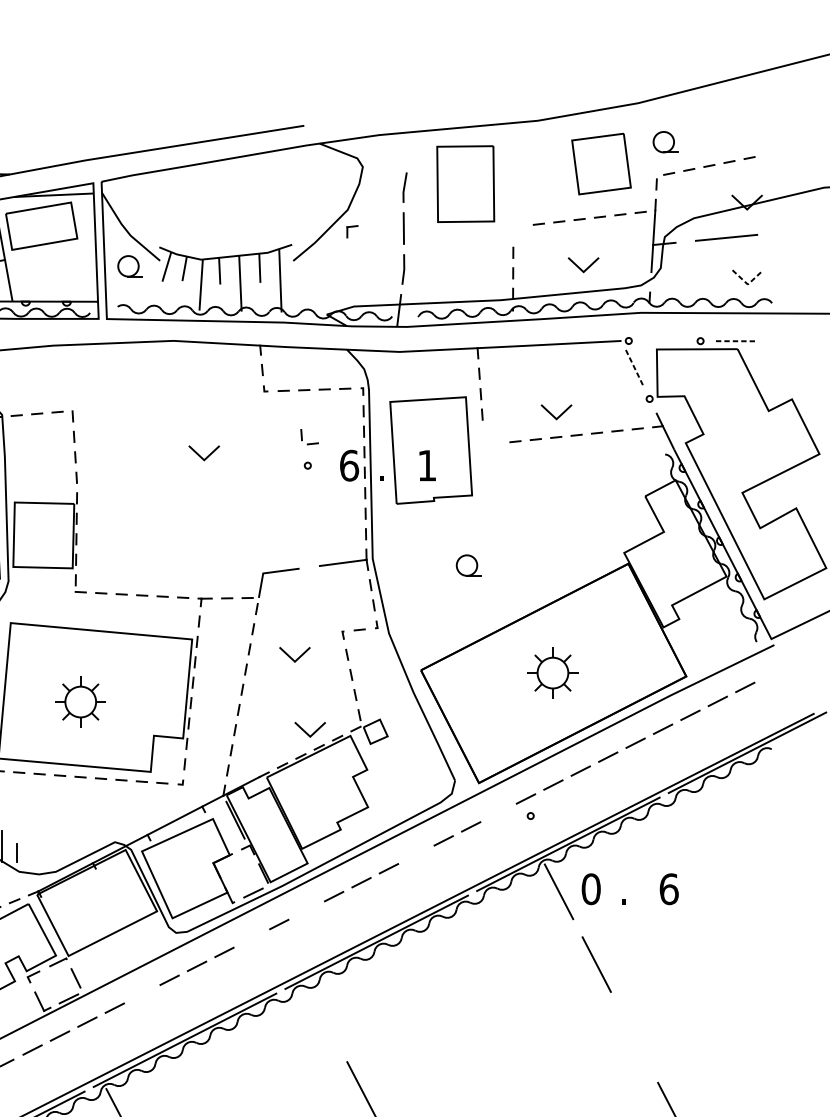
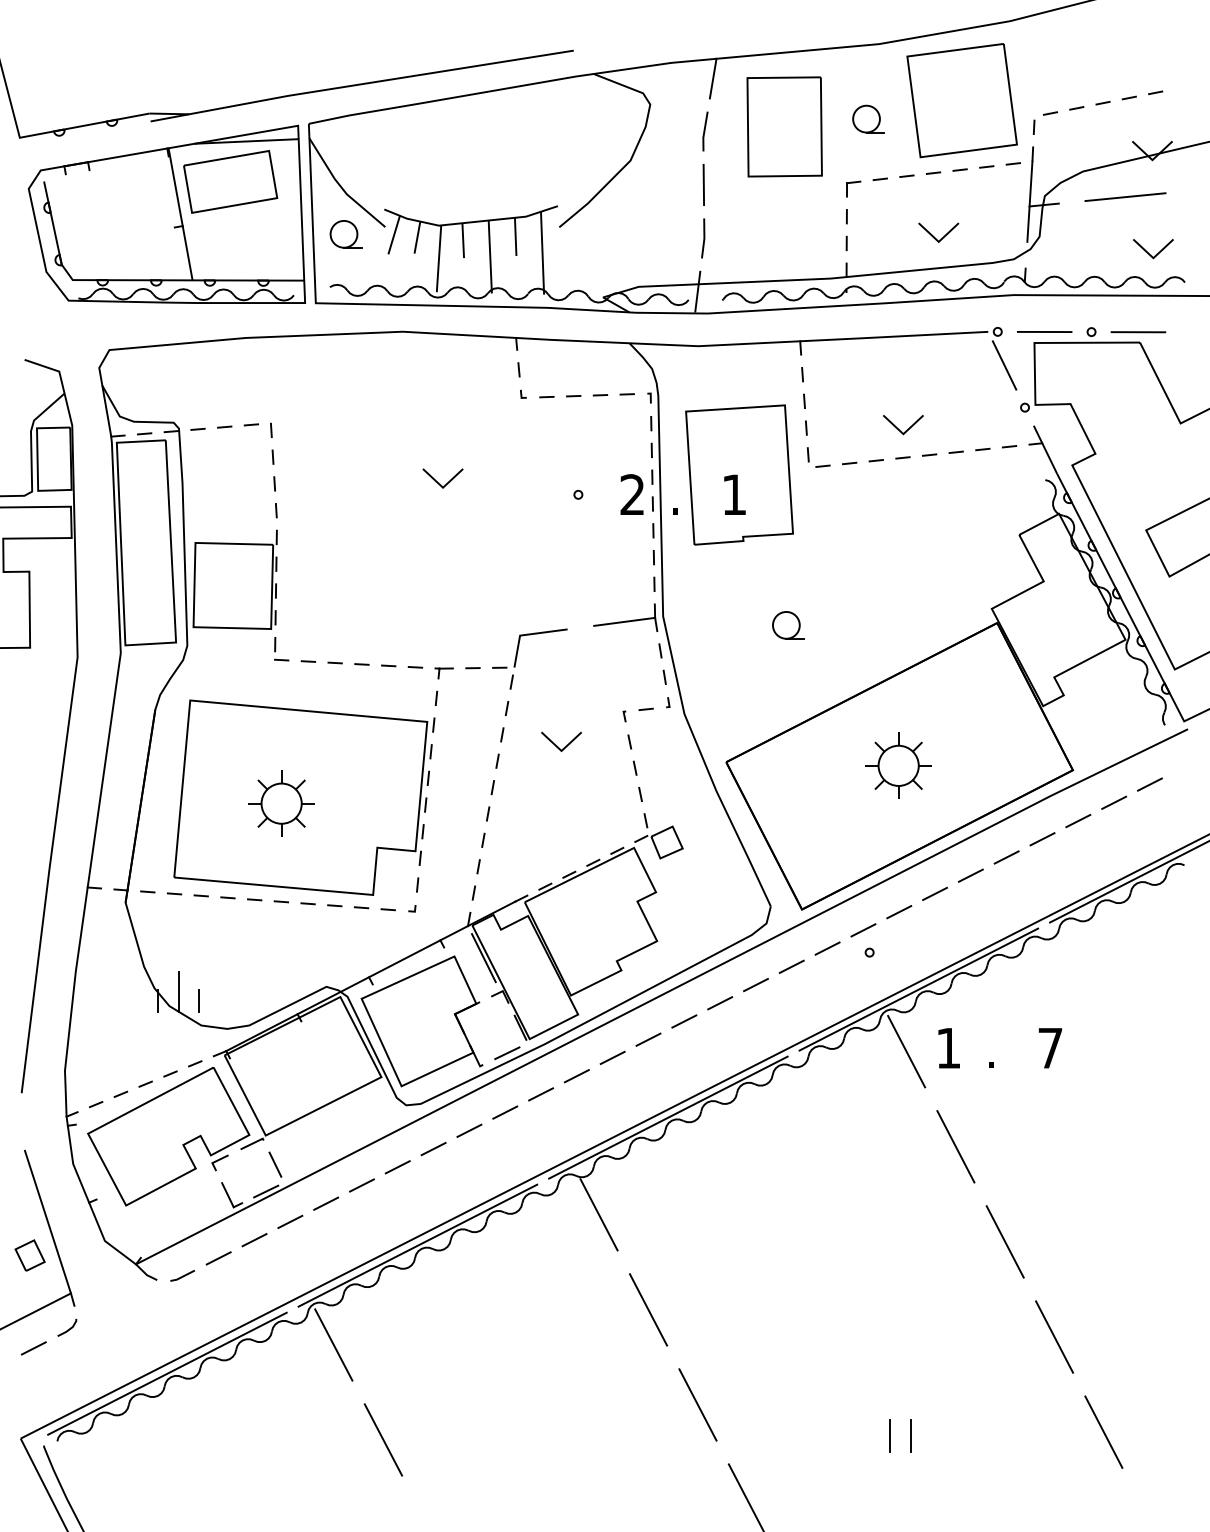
part: (665, 141) -> (868, 118), moved
line: (410, 147) -> (712, 78), added
part: (601, 163) -> (961, 100), size x1.43
part: (352, 231) -> (853, 188), moved
line: (747, 284) -> (1153, 258), dashed -> solid
line: (664, 340) -> (1044, 331), added
line: (736, 341) -> (1138, 332), dashed -> solid
line: (633, 366) -> (1004, 365), dashed -> solid
part: (309, 443) -> (818, 465), moved
text: (349, 465) -> (632, 494), 6 -> 2
line: (307, 732) -> (577, 843), removed
line: (498, 812) -> (827, 948), added
line: (416, 854) -> (720, 1003), added
text: (591, 889) -> (948, 1048), 0 -> 1
text: (669, 889) -> (1050, 1048), 6 -> 7
line: (306, 910) -> (576, 1076), added
line: (252, 938) -> (505, 1112), added
line: (141, 994) -> (361, 1185), added
line: (323, 1016) -> (598, 1214), added
line: (633, 1037) -> (1004, 1241), added

